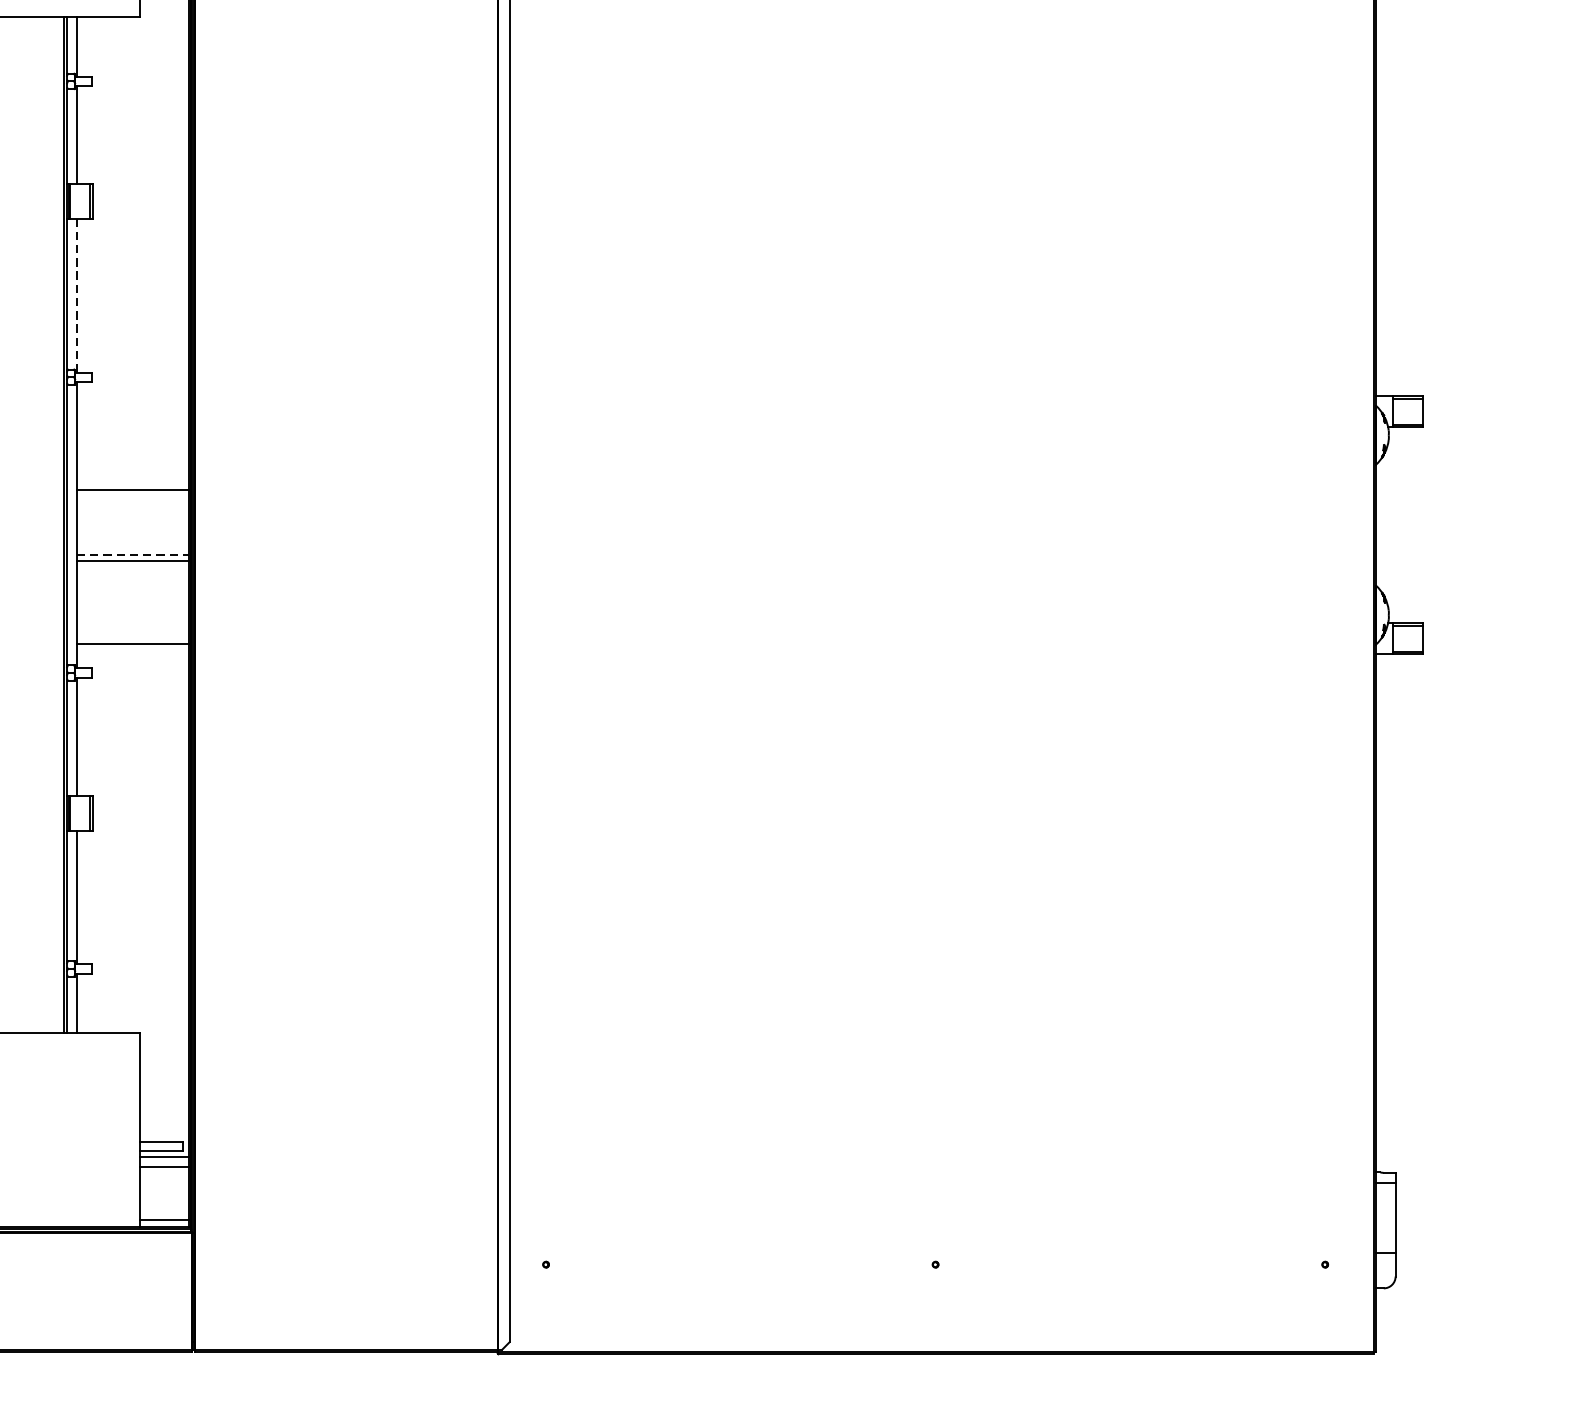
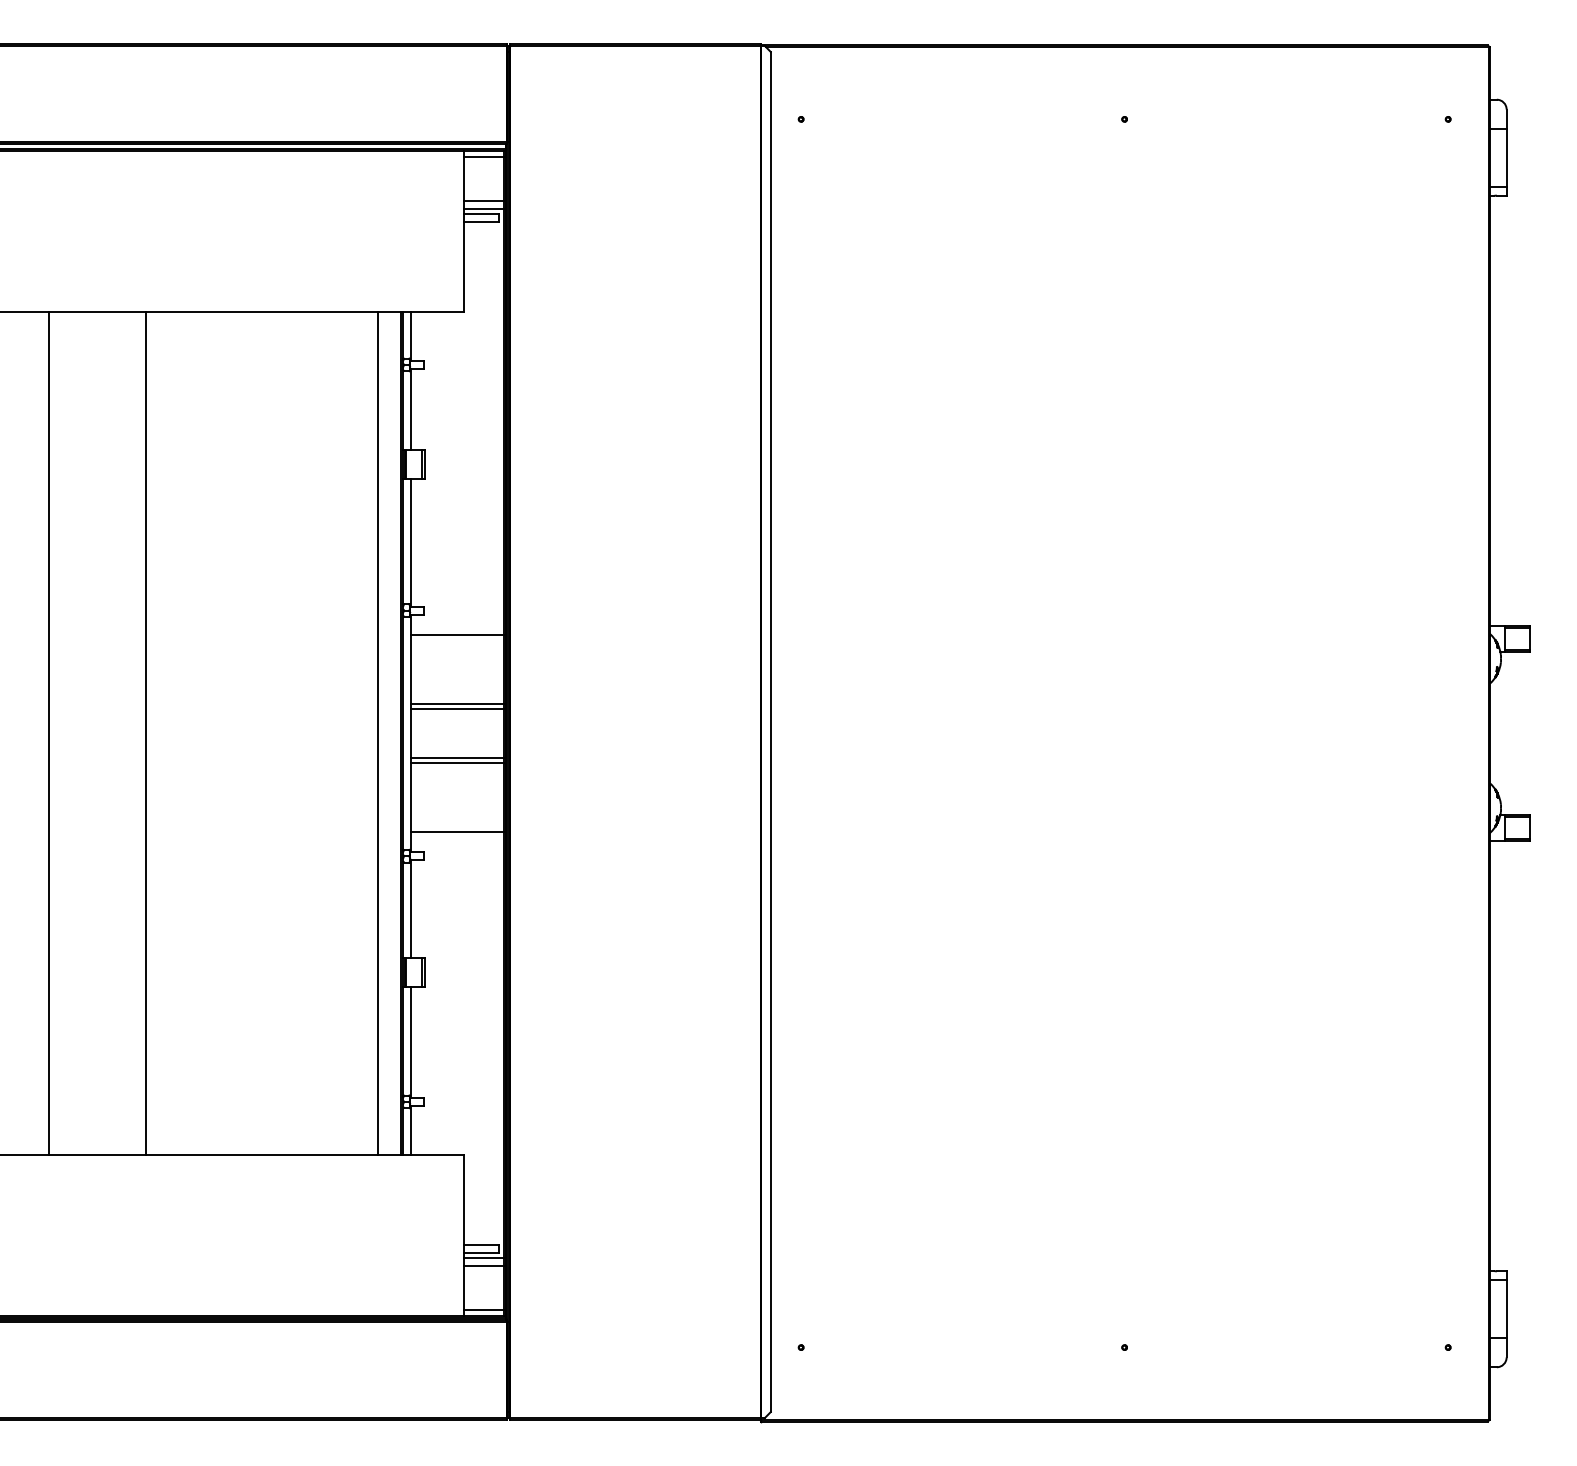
line: (76, 296) -> (411, 543), dashed -> solid
line: (132, 407) -> (457, 635), added
line: (132, 495) -> (457, 708), added
line: (35, 525) -> (377, 733), added
line: (133, 555) -> (458, 758), dashed -> solid

